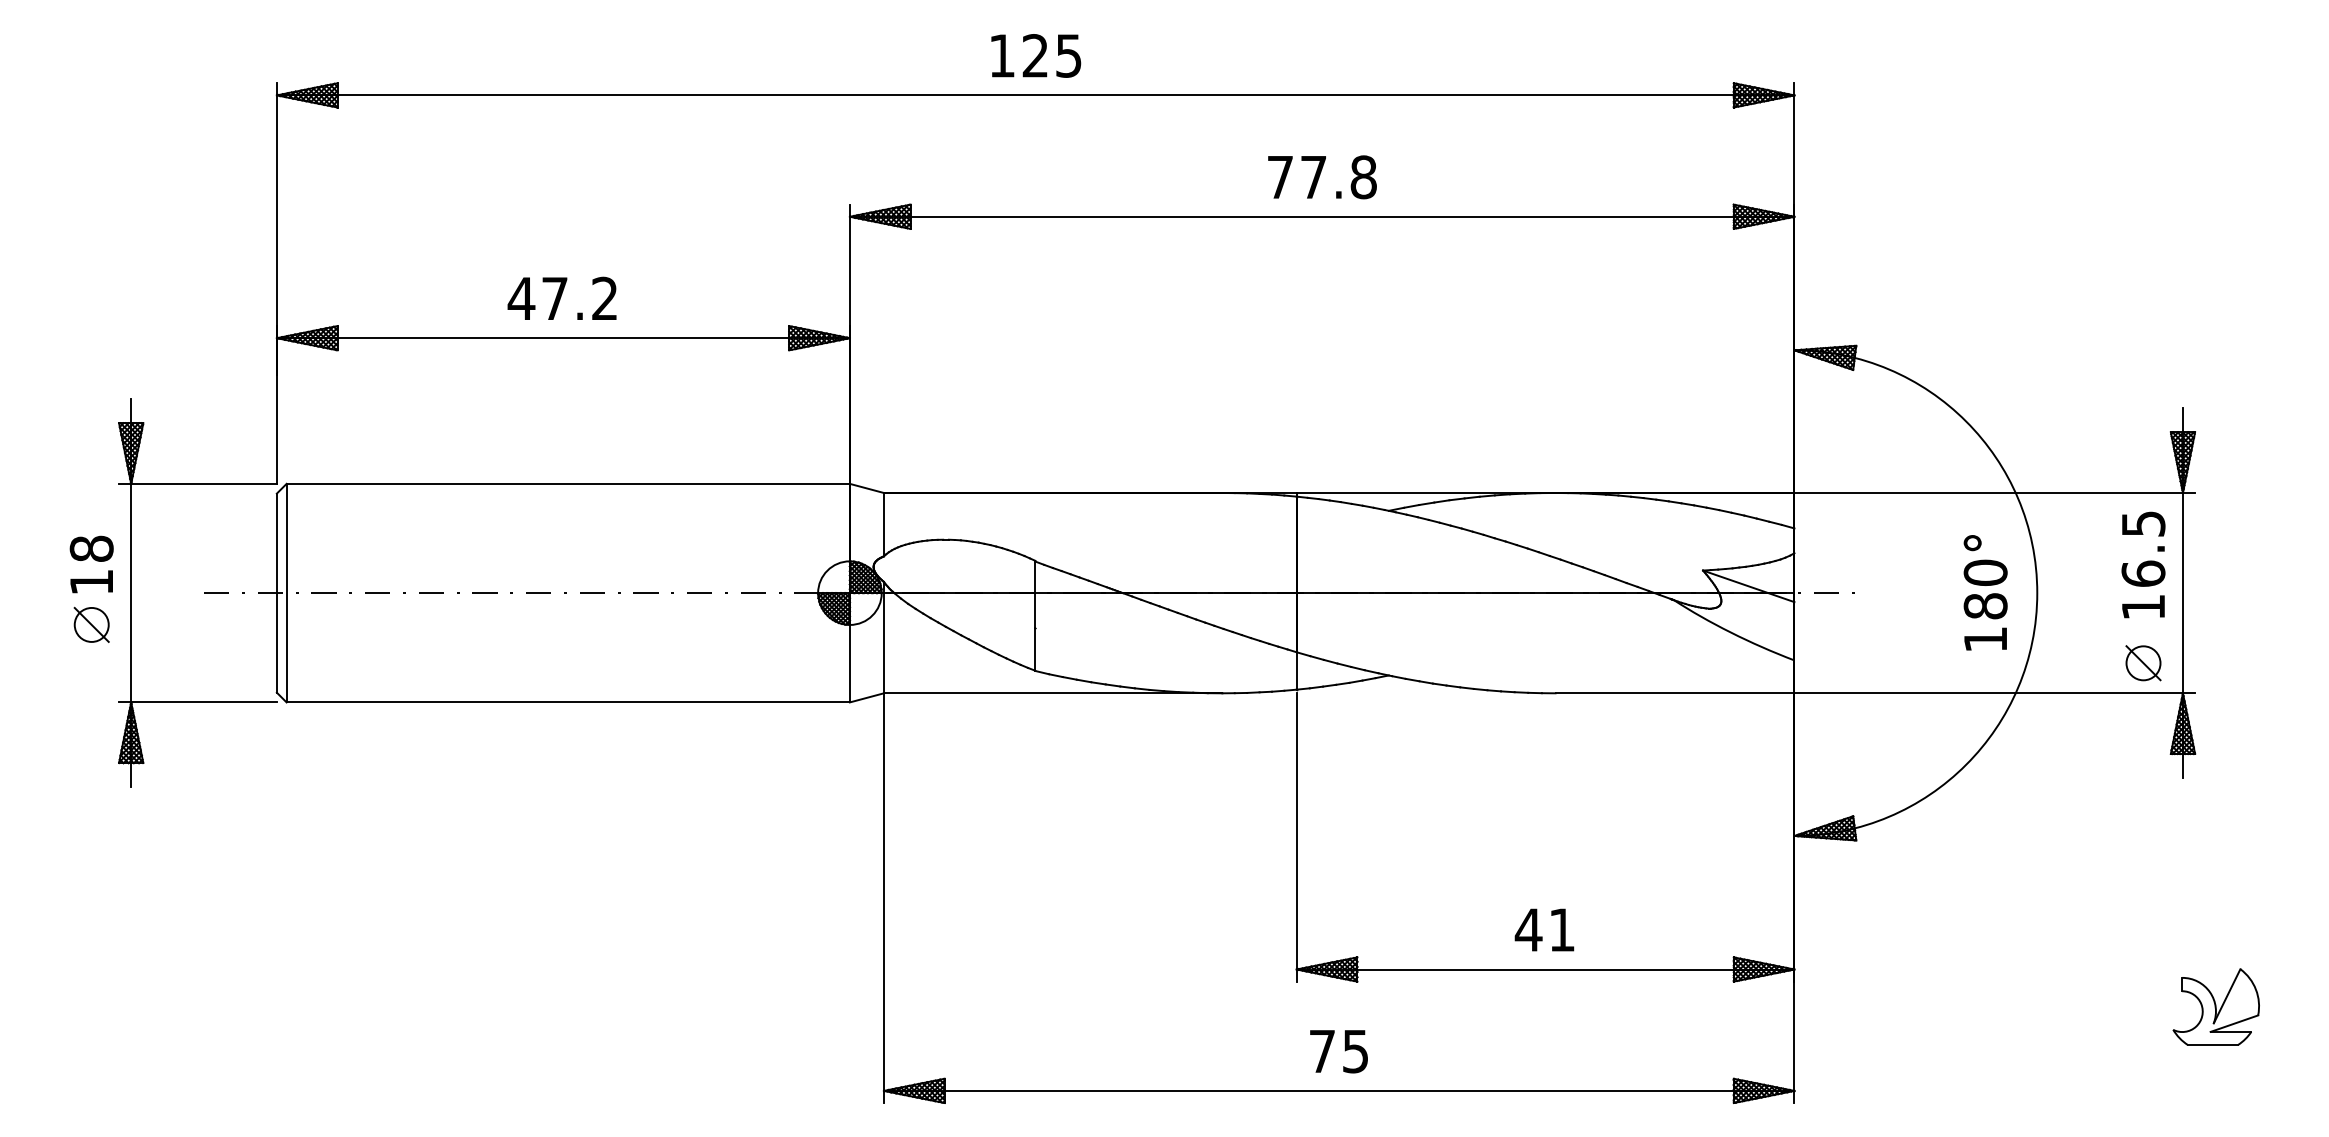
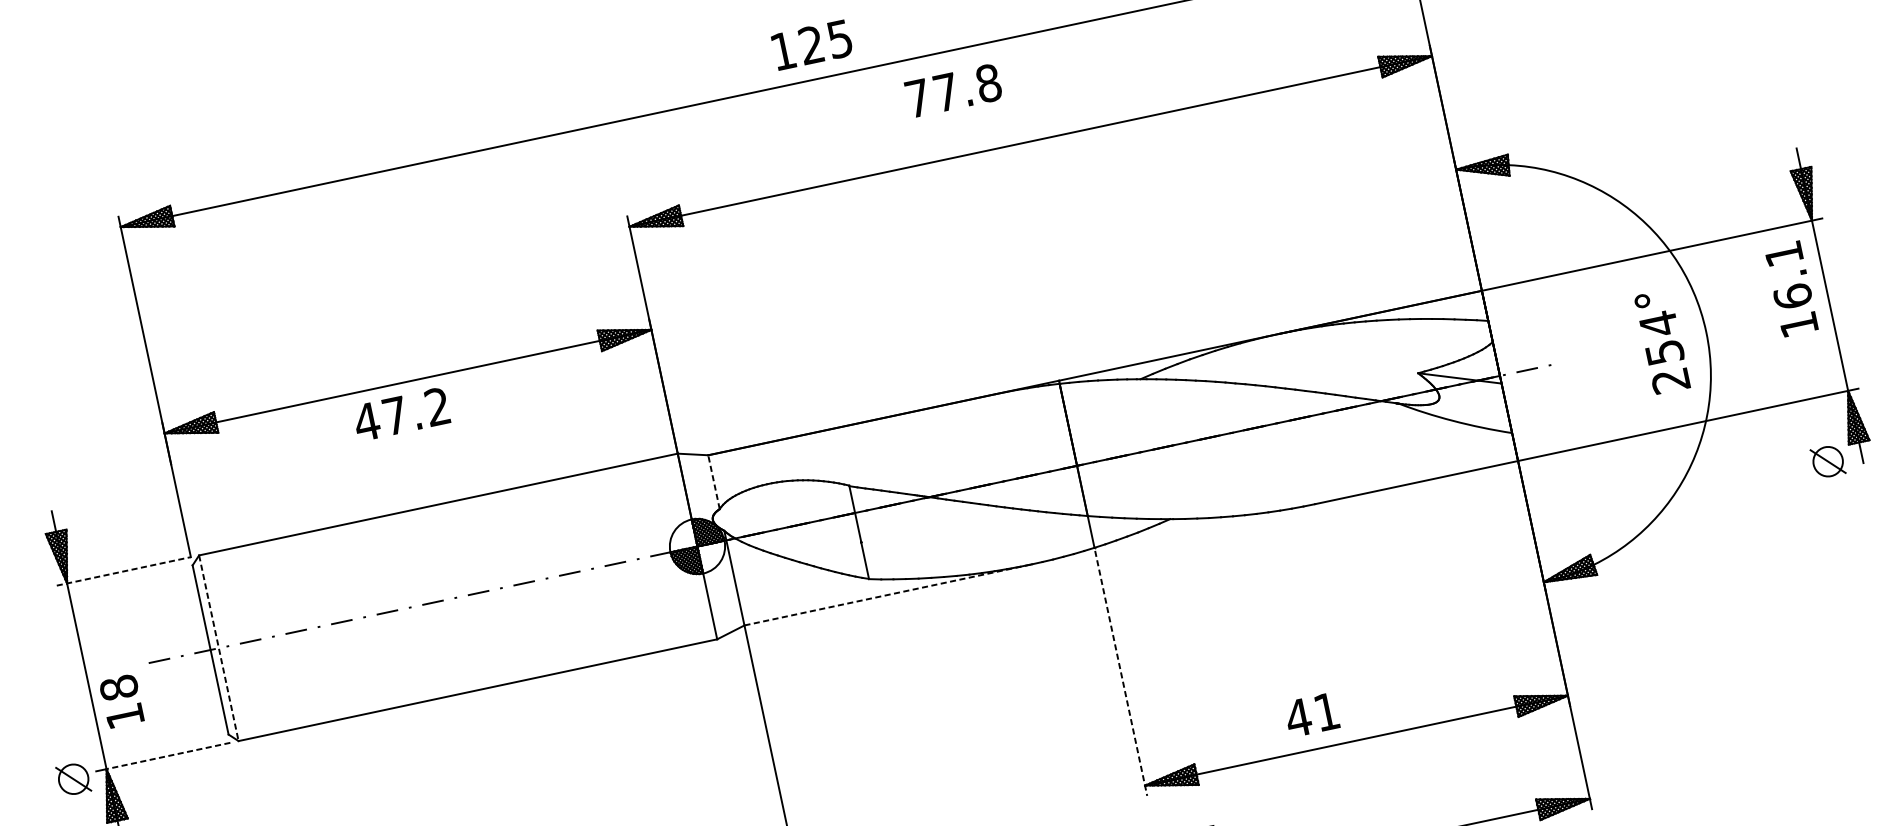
text: (1036, 55) -> (812, 44), moved
text: (1322, 177) -> (953, 90), moved
text: (561, 297) -> (400, 413), moved
line: (197, 483) -> (123, 571), solid -> dashed
text: (2143, 523) -> (1783, 253), 16.5 -> 16.1
line: (883, 524) -> (713, 482), solid -> dashed
text: (91, 564) -> (121, 701), moved
line: (286, 593) -> (218, 648), solid -> dashed
text: (1985, 605) -> (1664, 351), 180° -> 254°
part: (91, 624) -> (73, 778), moved
part: (2143, 663) -> (1828, 461), moved
line: (1053, 693) -> (888, 595), solid -> dashed
line: (204, 702) -> (168, 755), solid -> dashed
line: (1296, 837) -> (1121, 673), solid -> dashed
text: (1544, 929) -> (1311, 714), moved

